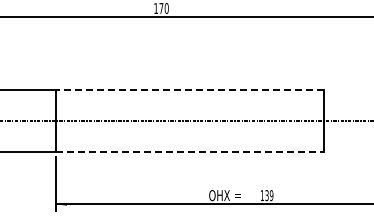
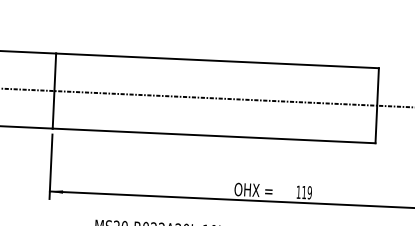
line: (189, 89) -> (216, 60), dashed -> solid
line: (190, 152) -> (214, 136), dashed -> solid
text: (266, 195) -> (303, 192), 139 -> 119

